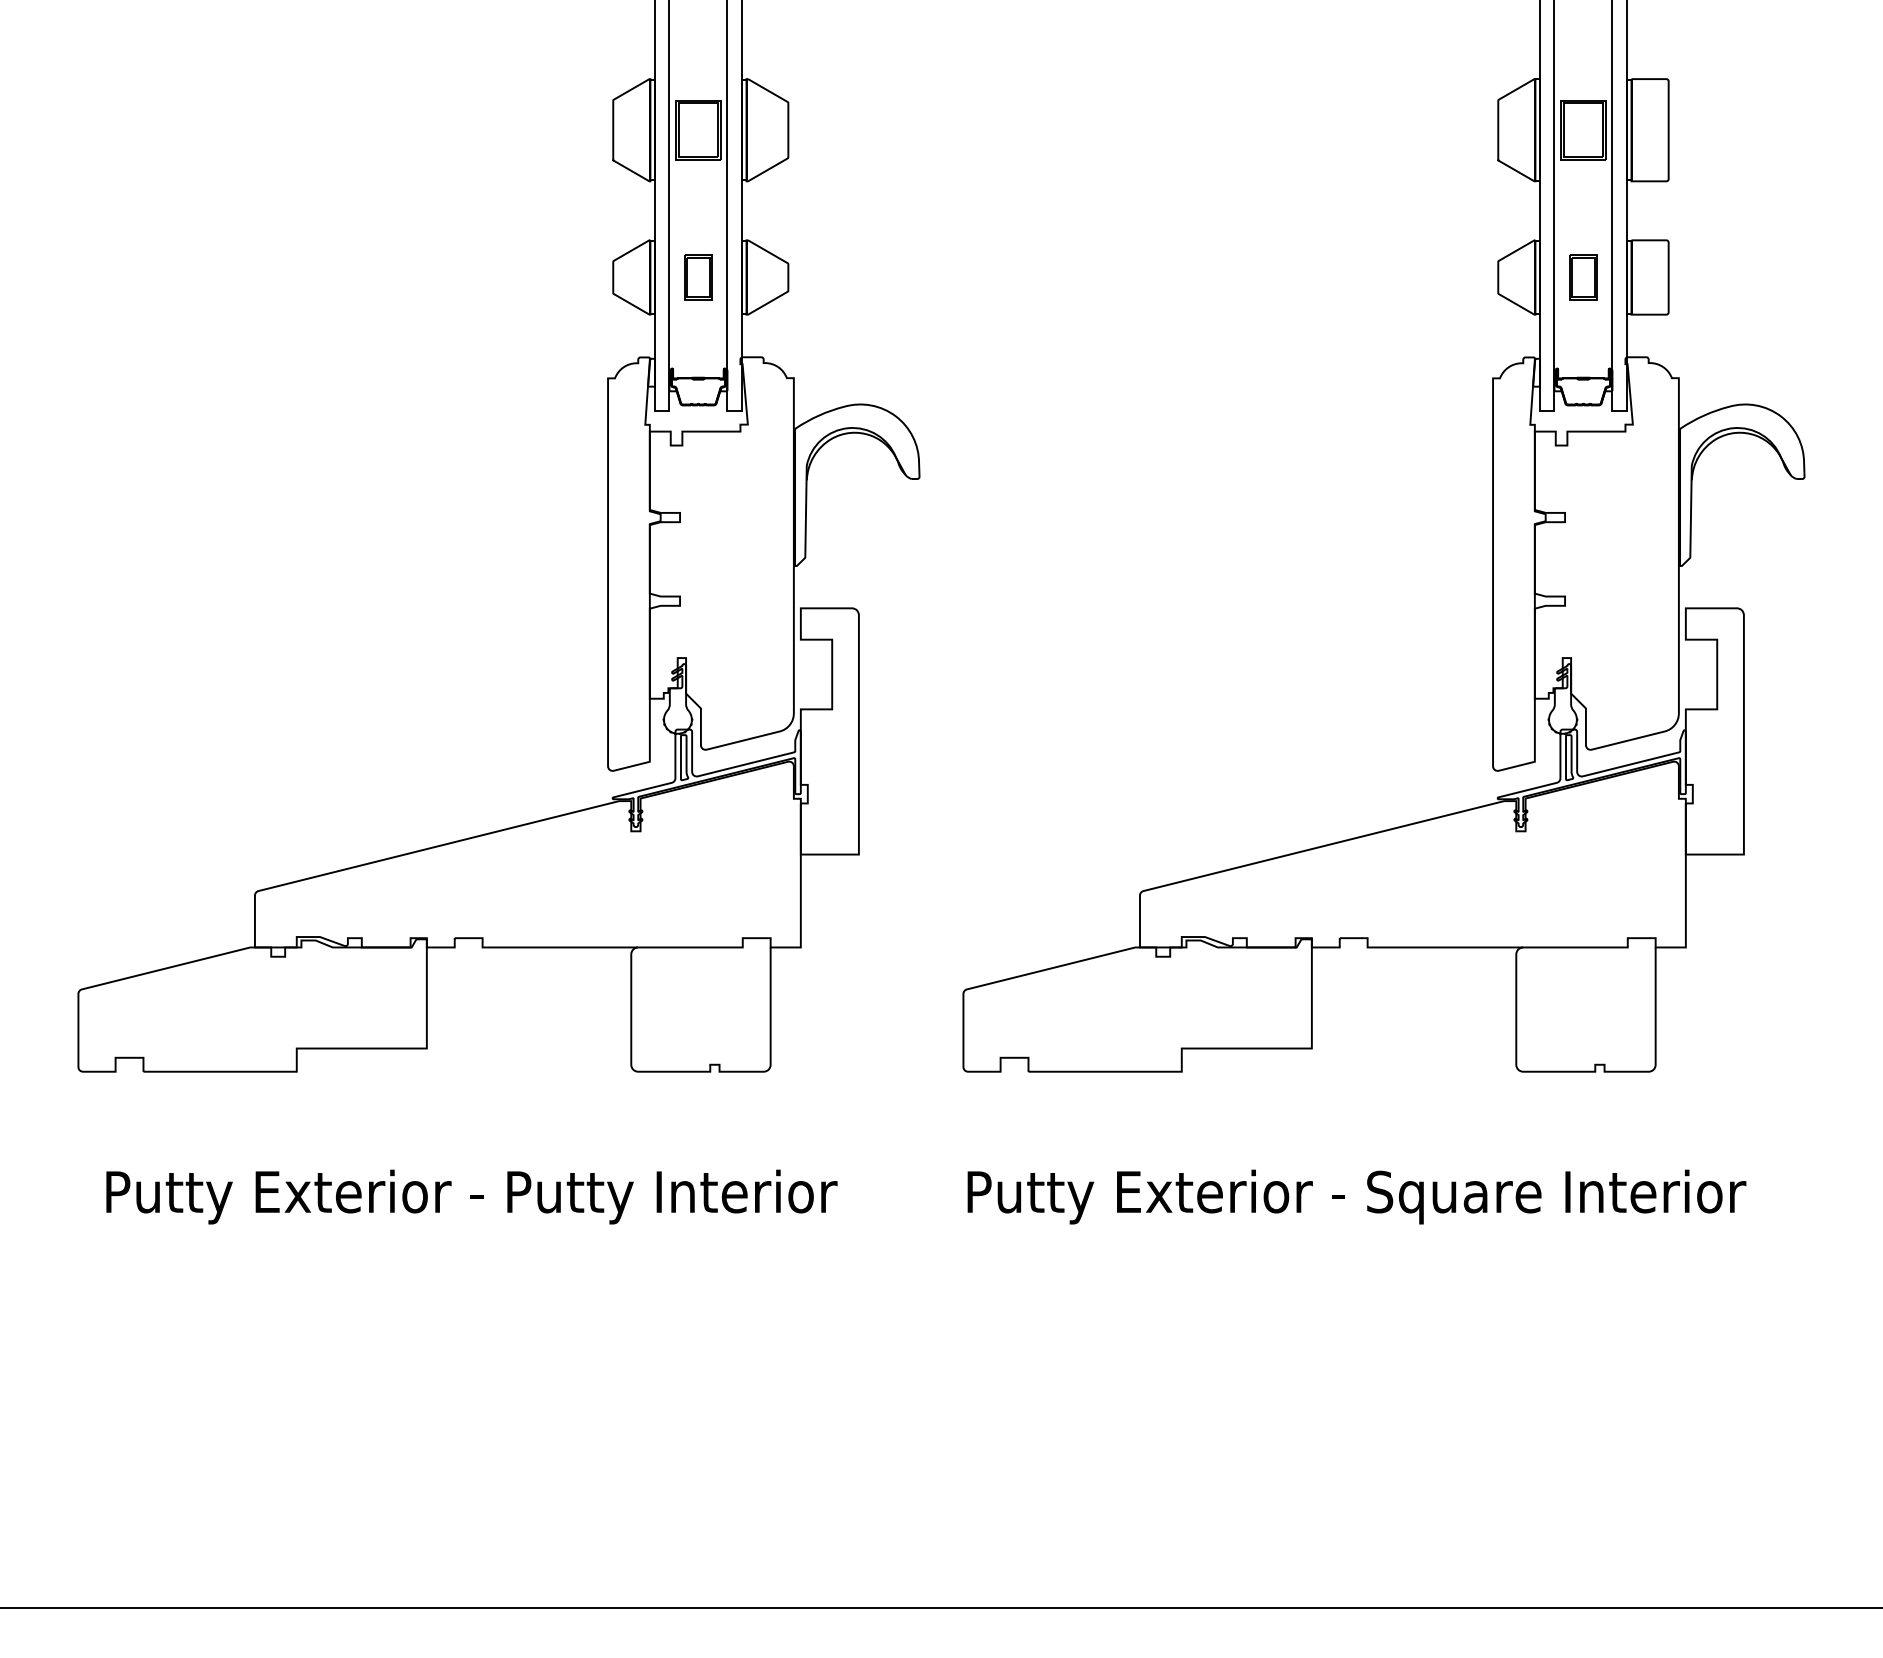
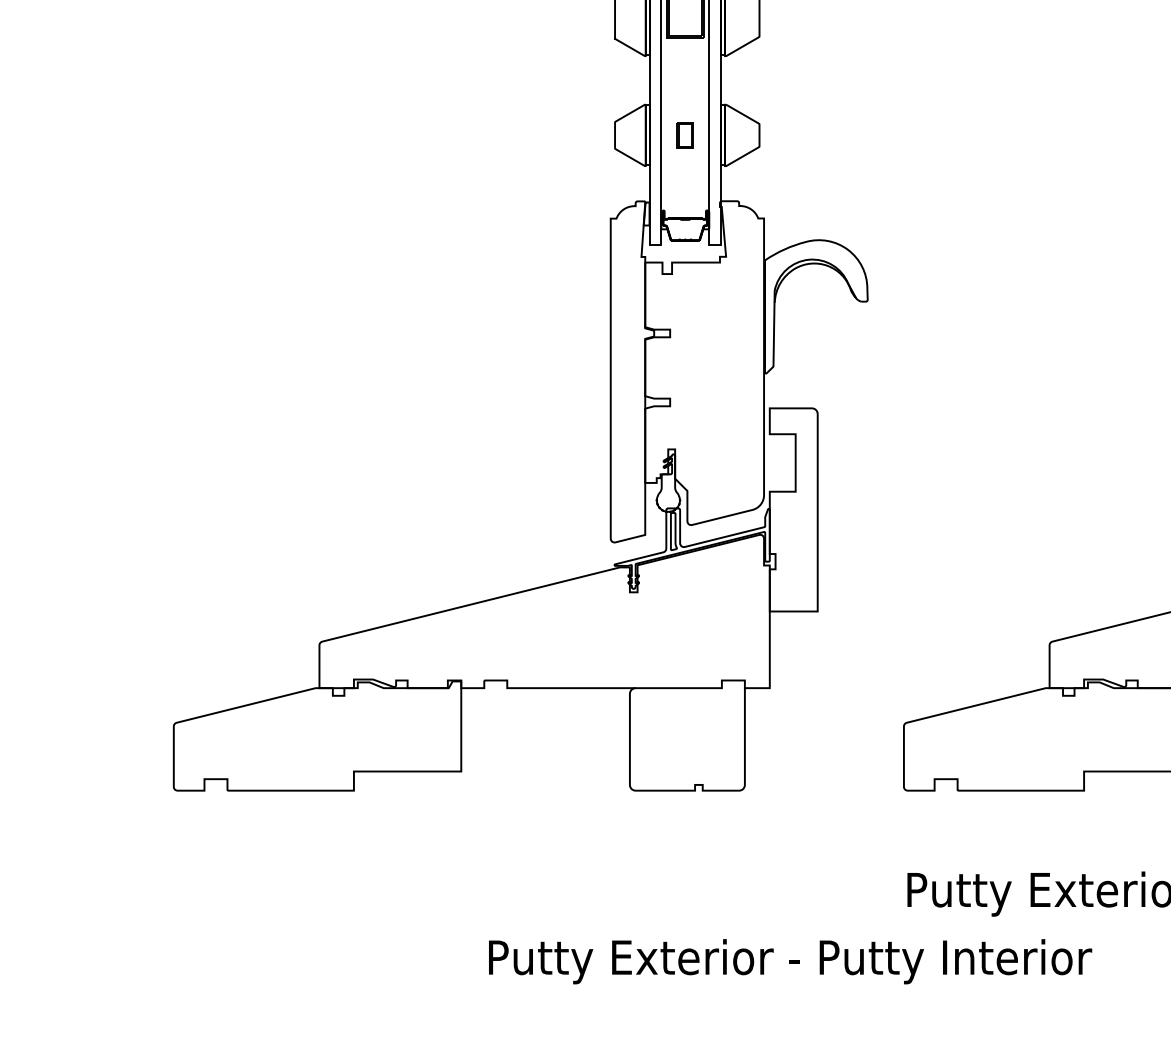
part: (698, 277) -> (685, 135), size x0.7
text: (471, 1196) -> (790, 961), moved

